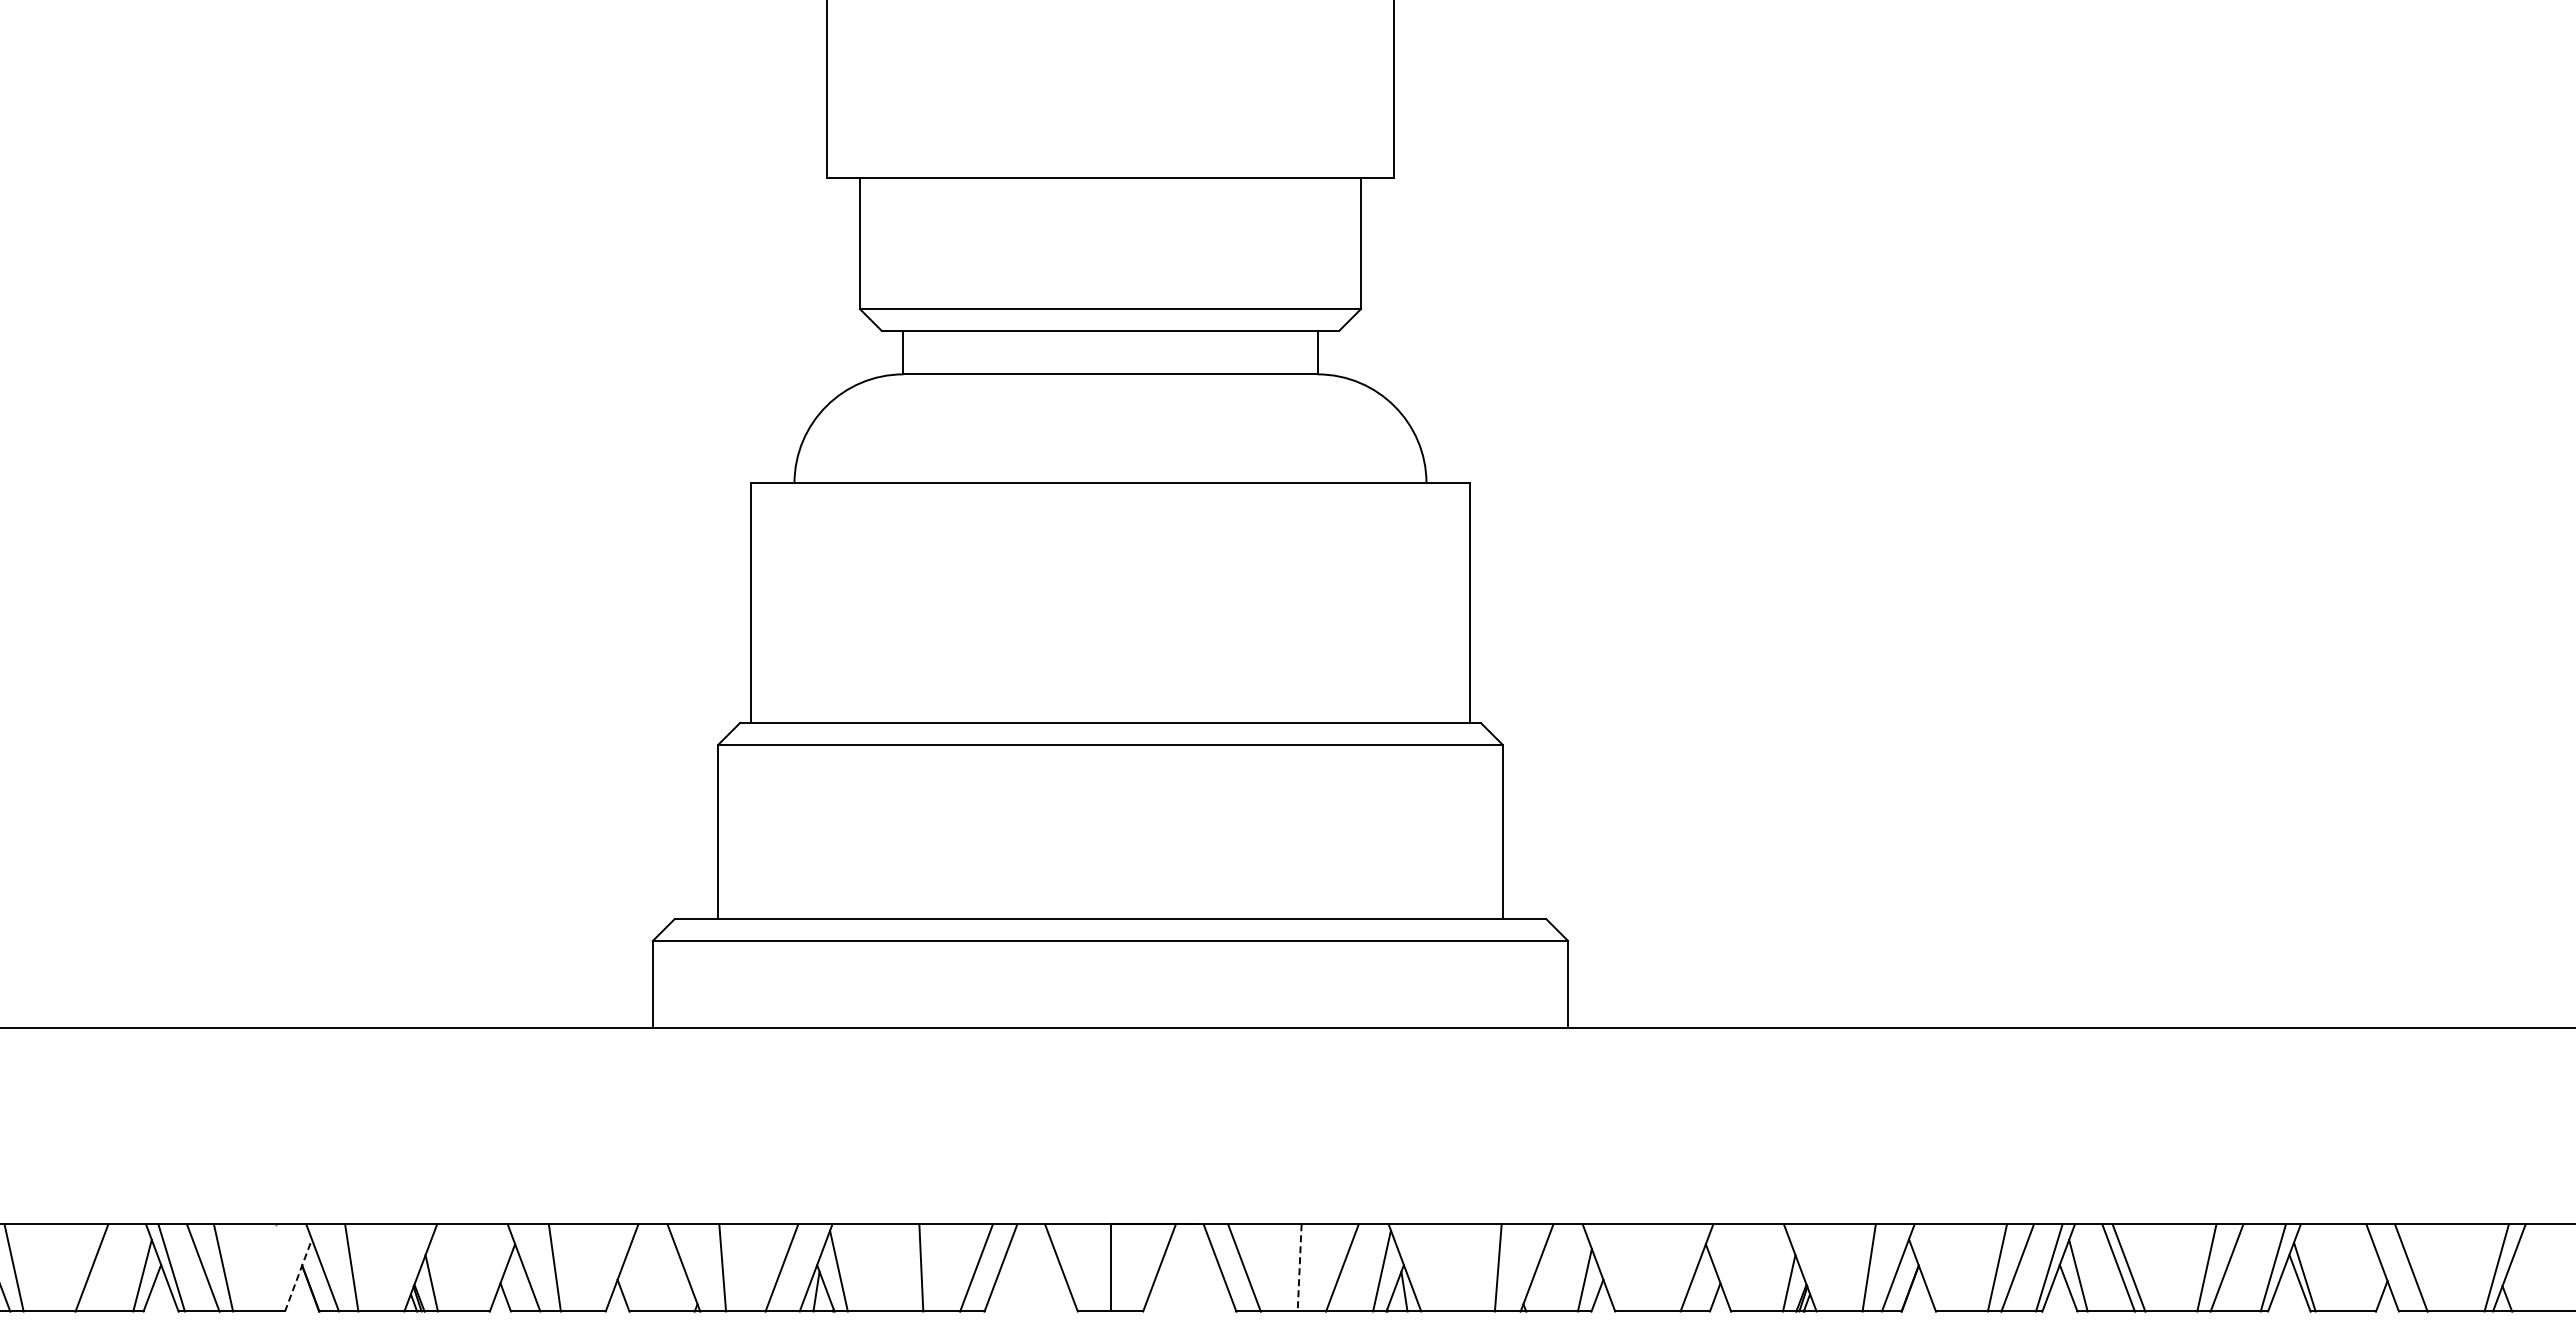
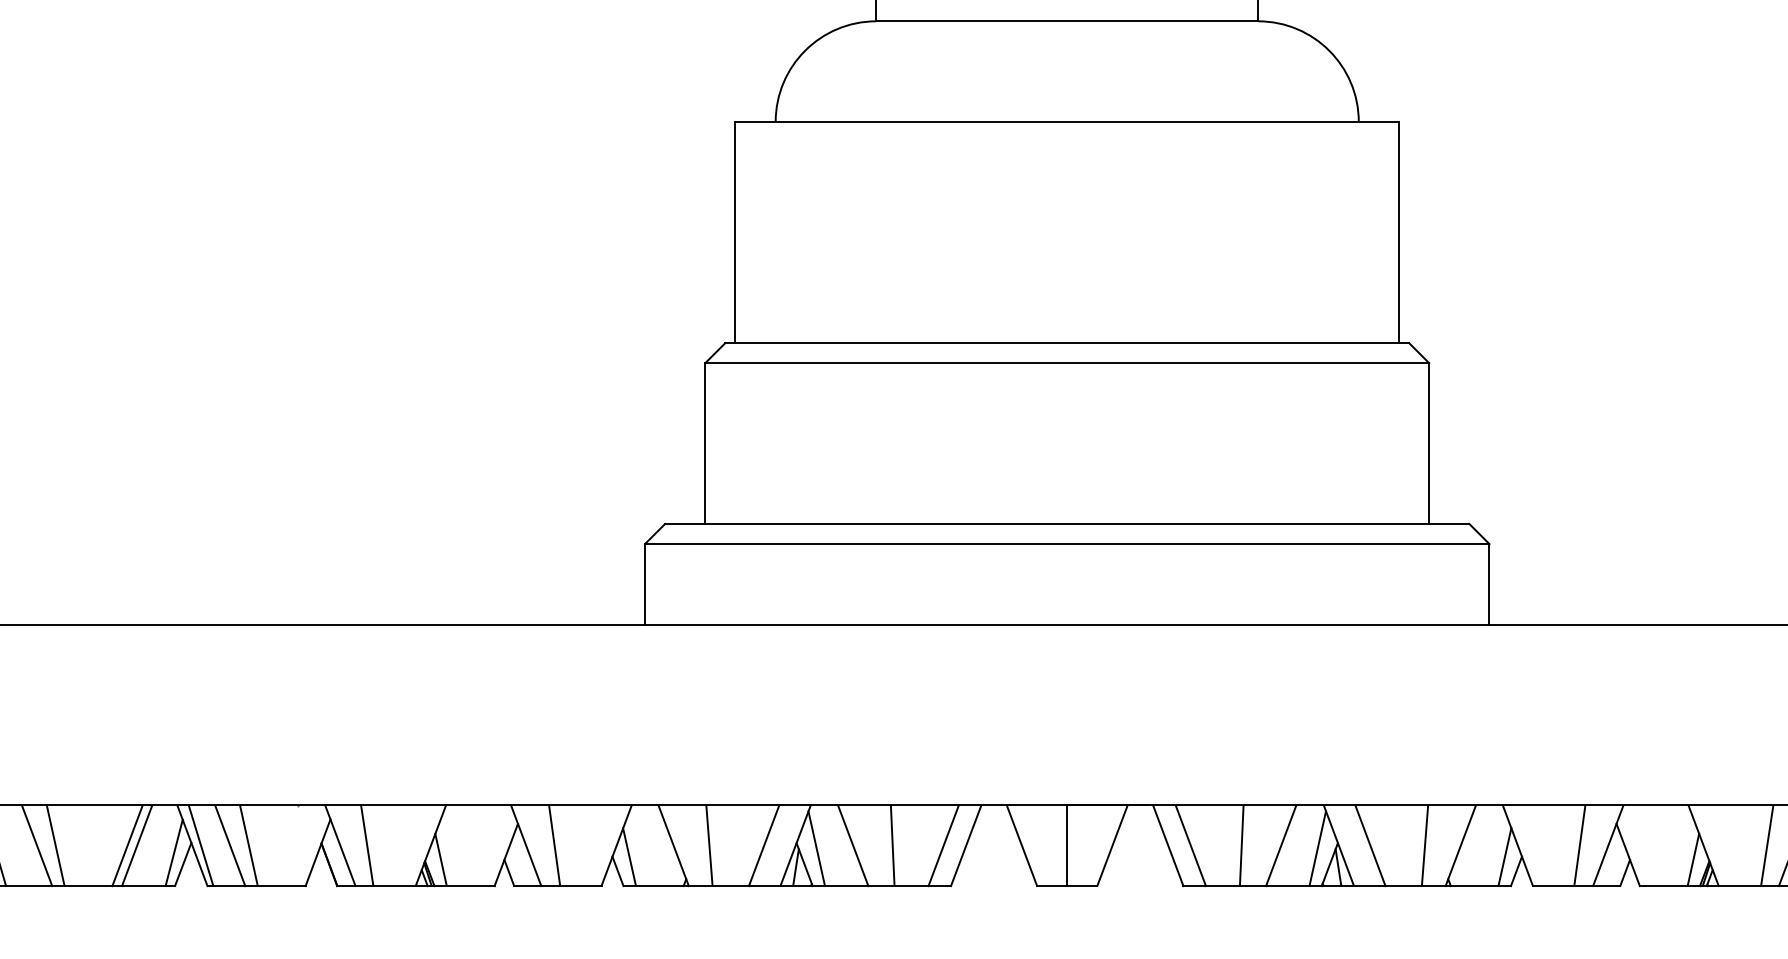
line: (102, 1267) -> (137, 845), added
line: (878, 1267) -> (853, 845), added
line: (1299, 1267) -> (1241, 845), dashed -> solid
line: (1439, 1267) -> (1370, 845), added
line: (1666, 1267) -> (1580, 845), added
line: (298, 1275) -> (318, 852), dashed -> solid
line: (636, 1279) -> (629, 856), added

